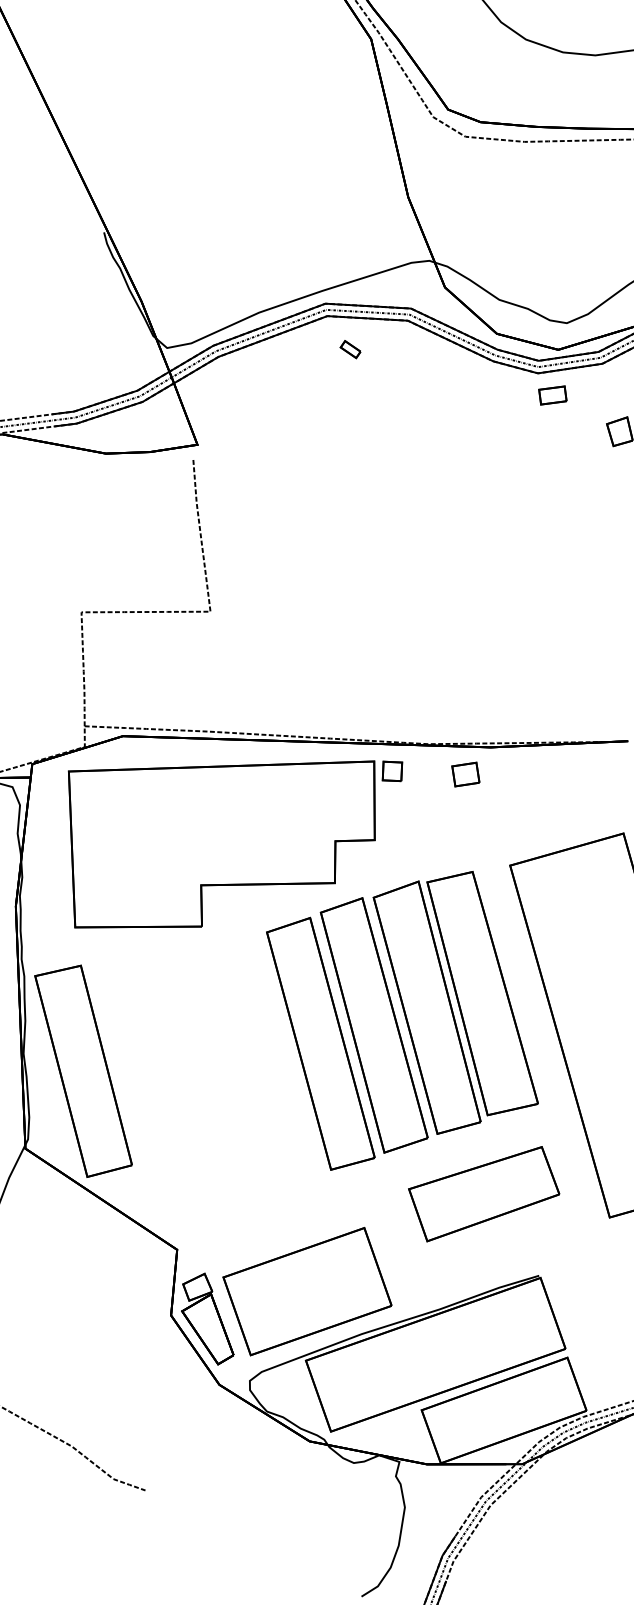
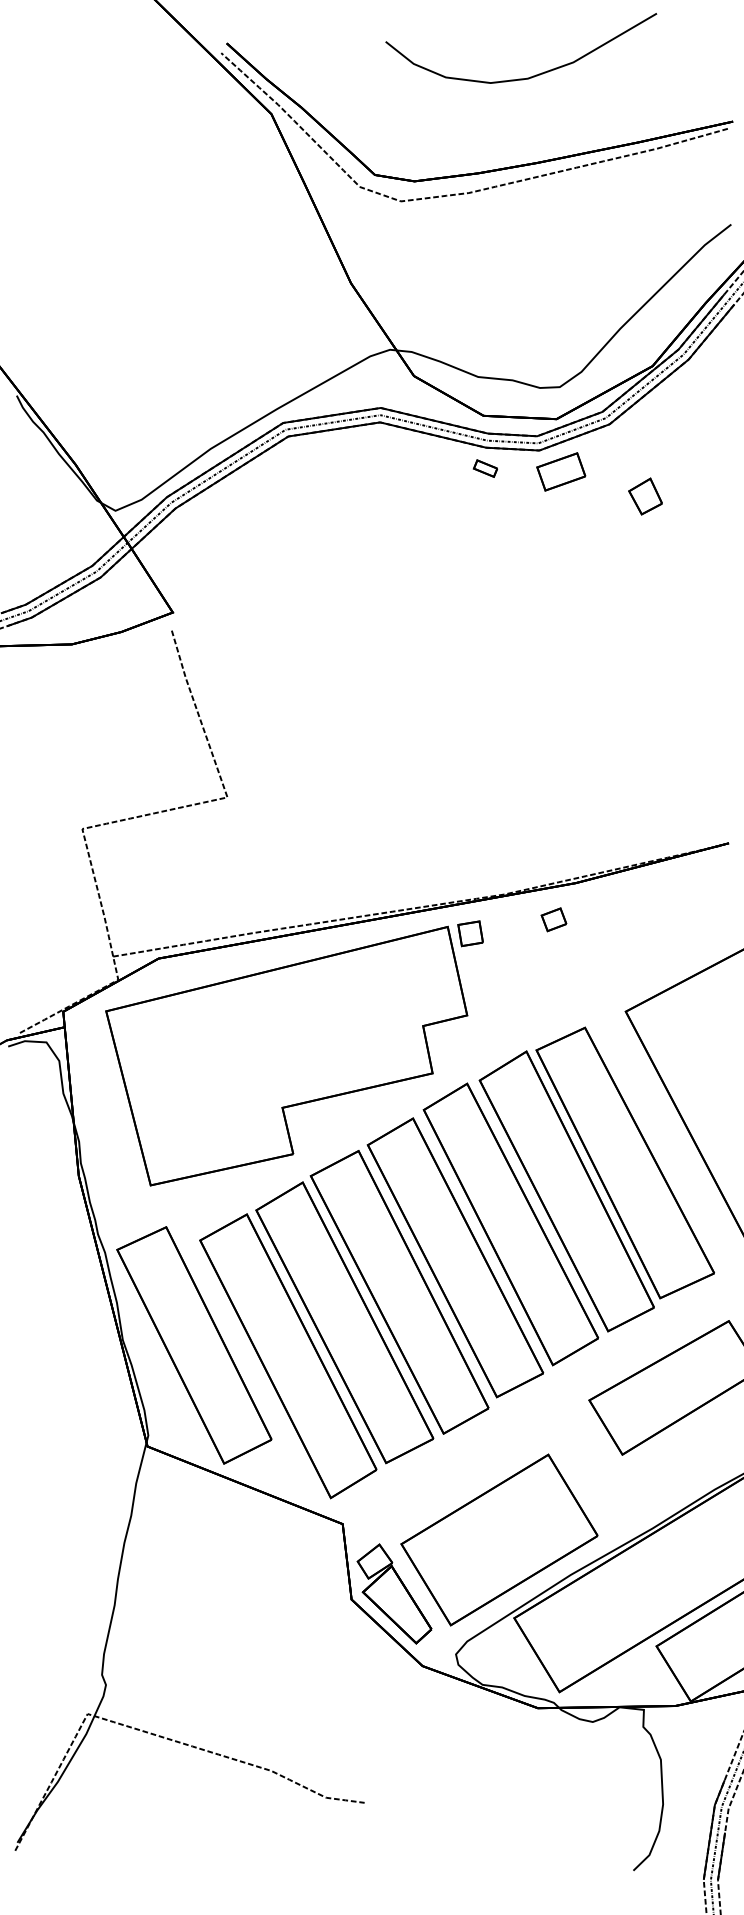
part: (349, 349) -> (484, 468), moved
part: (553, 395) -> (561, 471), size x1.43
part: (465, 774) -> (553, 919), size x0.71
part: (214, 1080) -> (344, 1324), added

